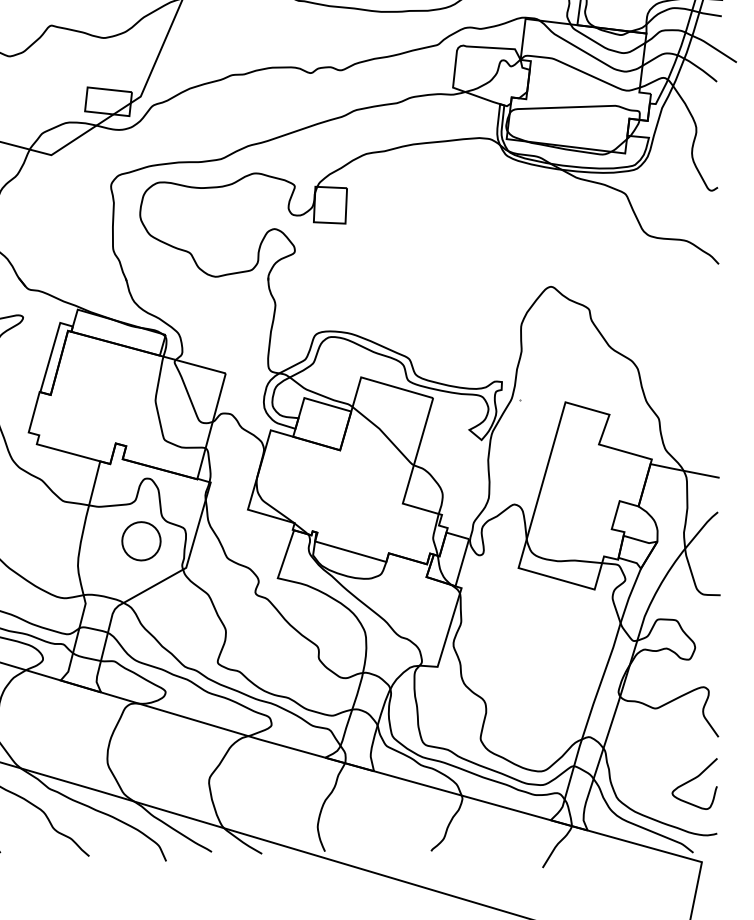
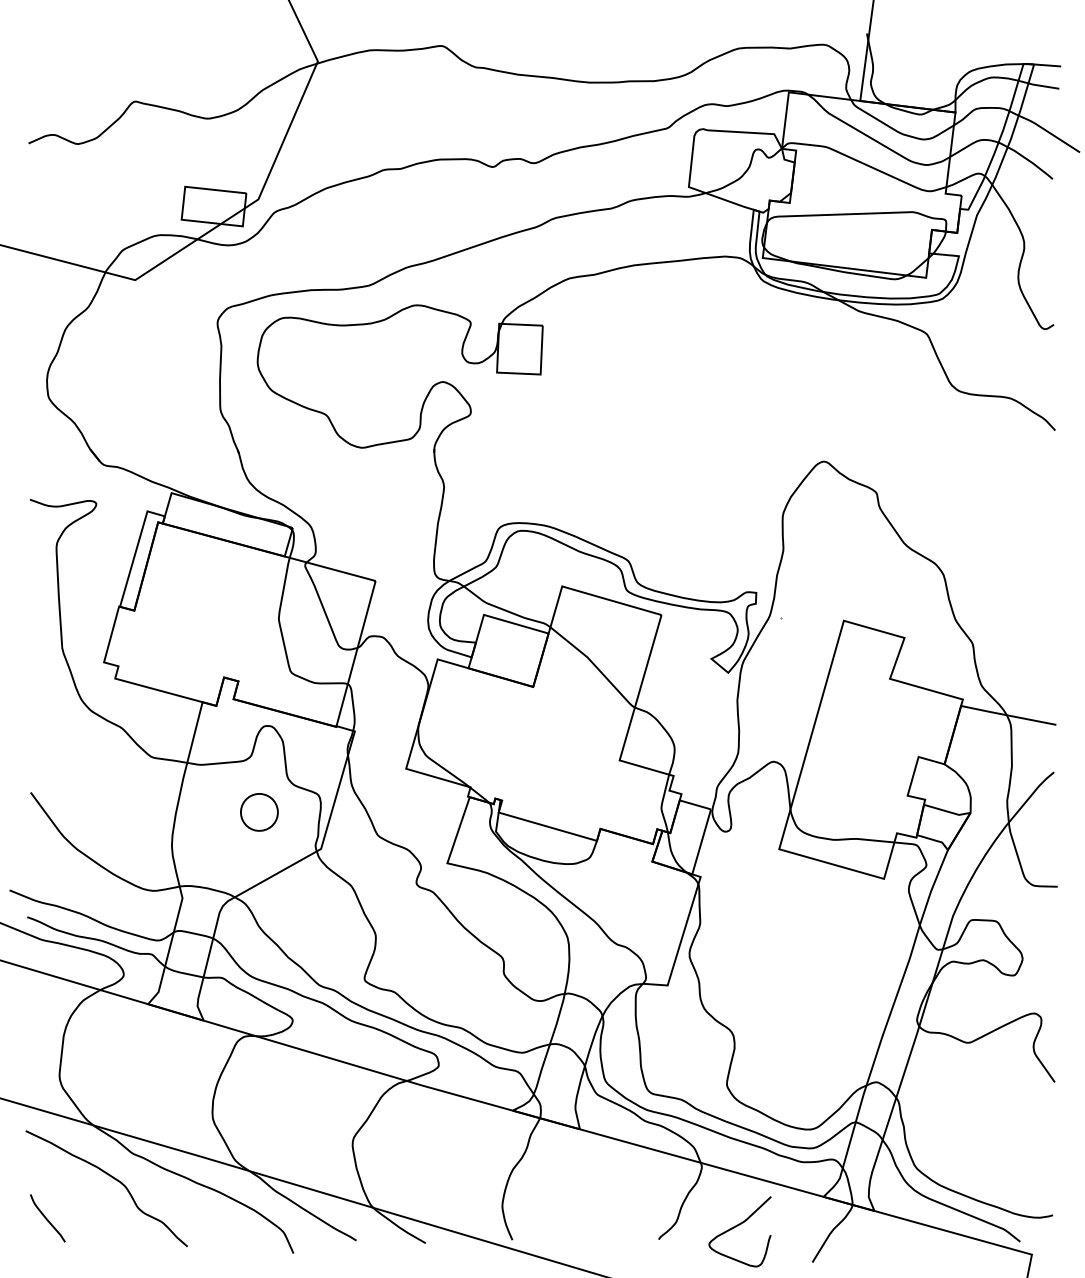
part: (141, 541) -> (259, 812), size x0.7
curve: (692, 780) -> (736, 1227), moved

